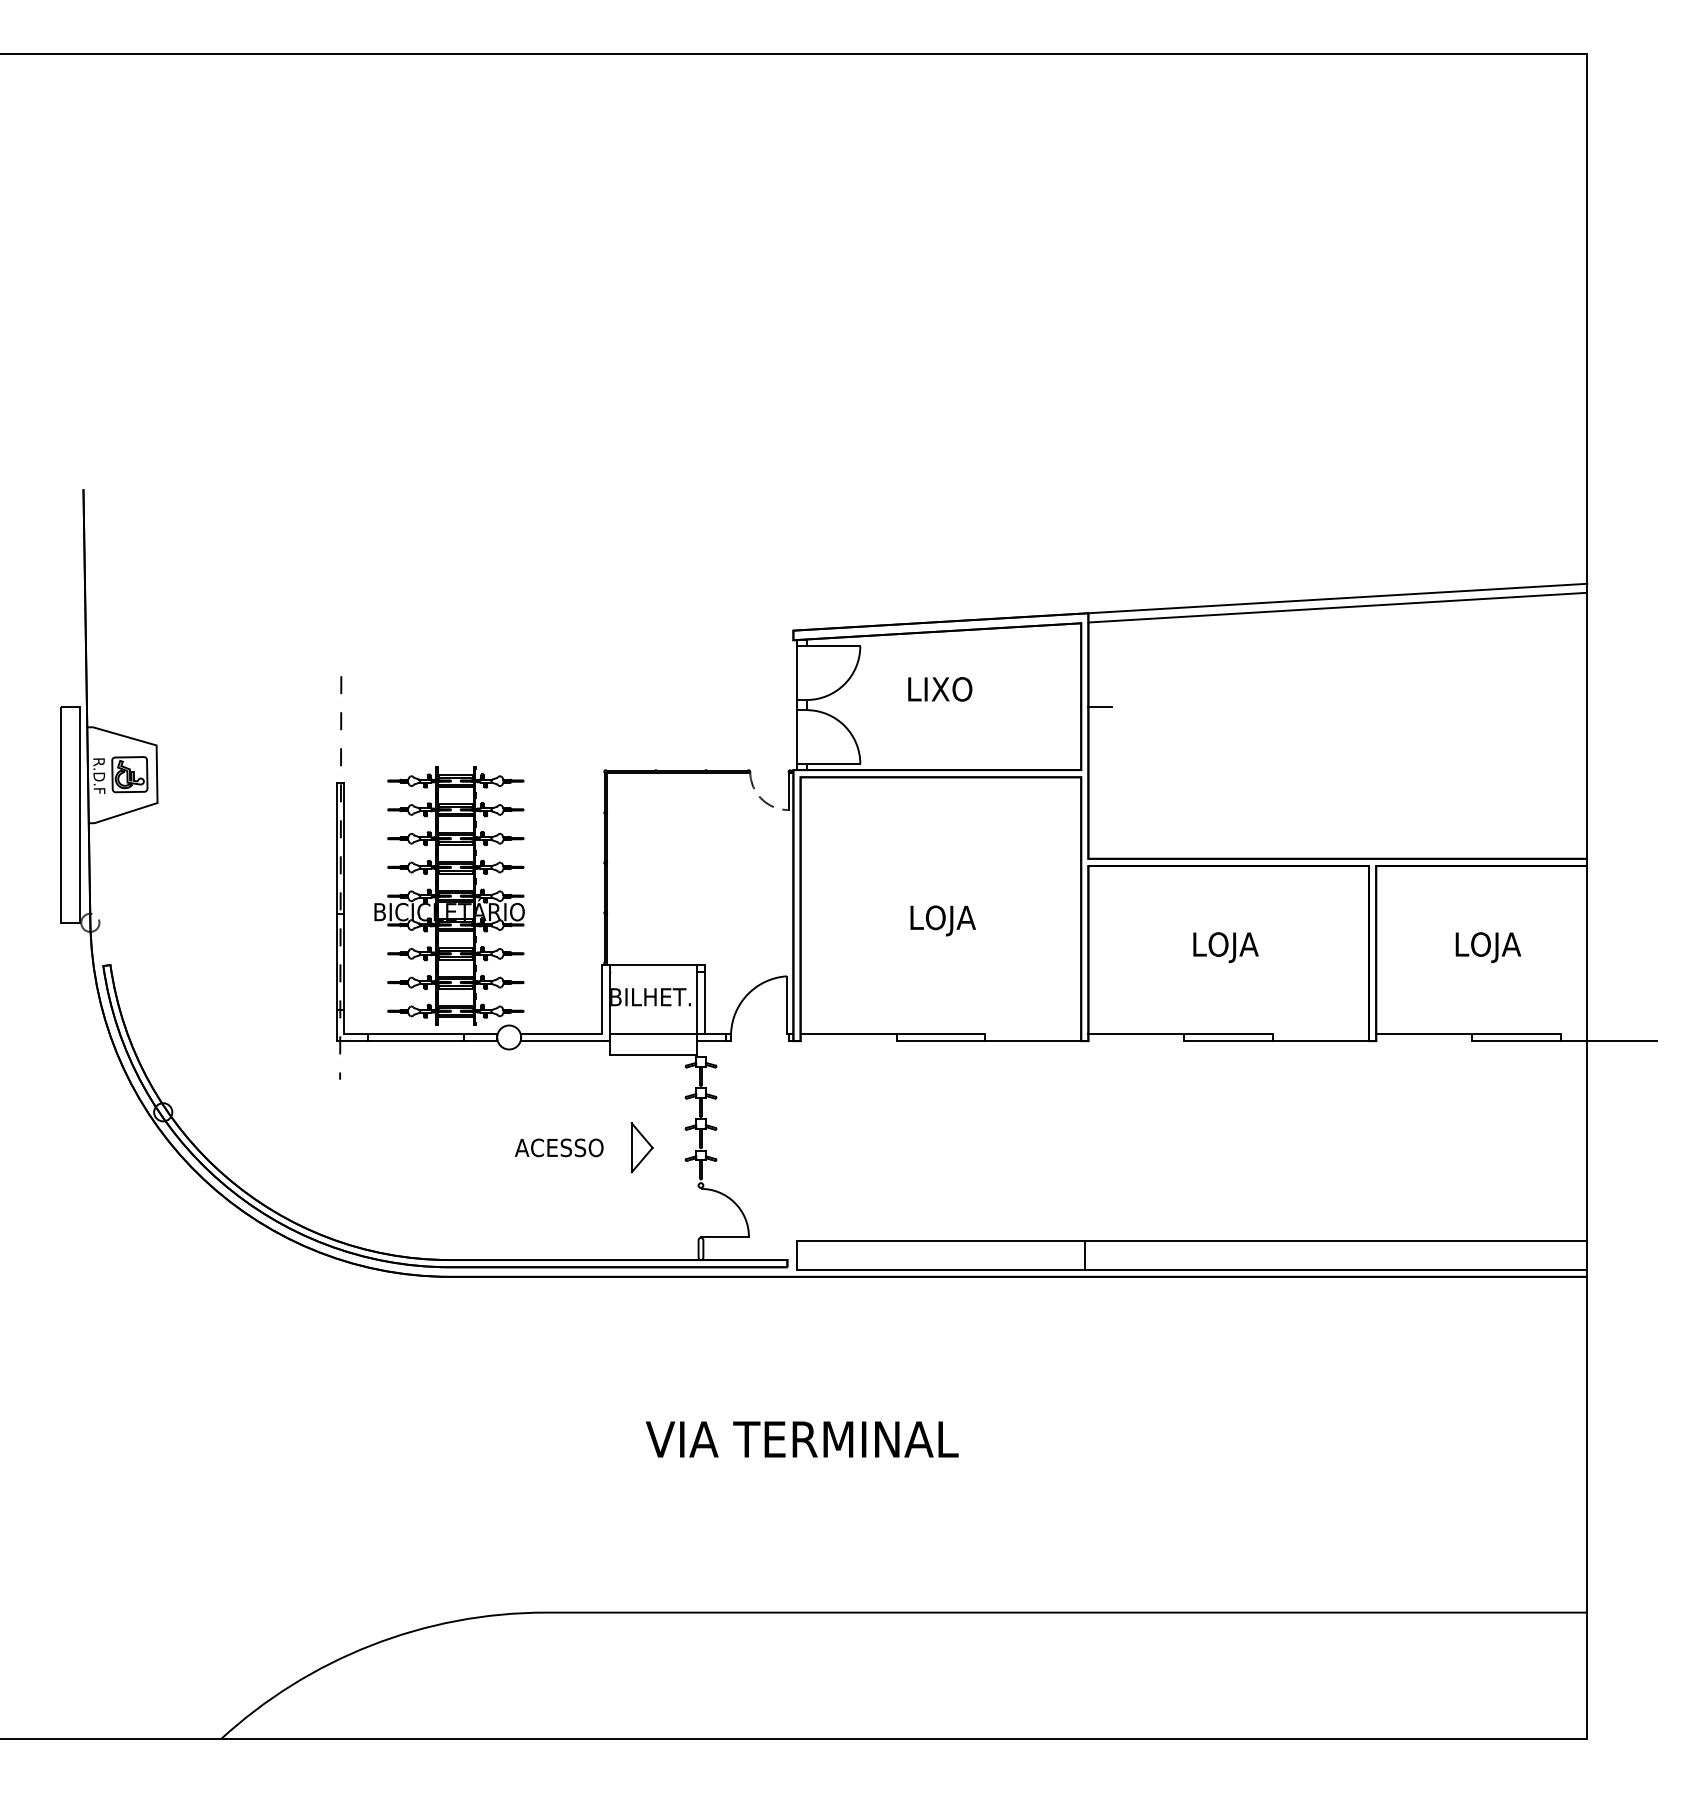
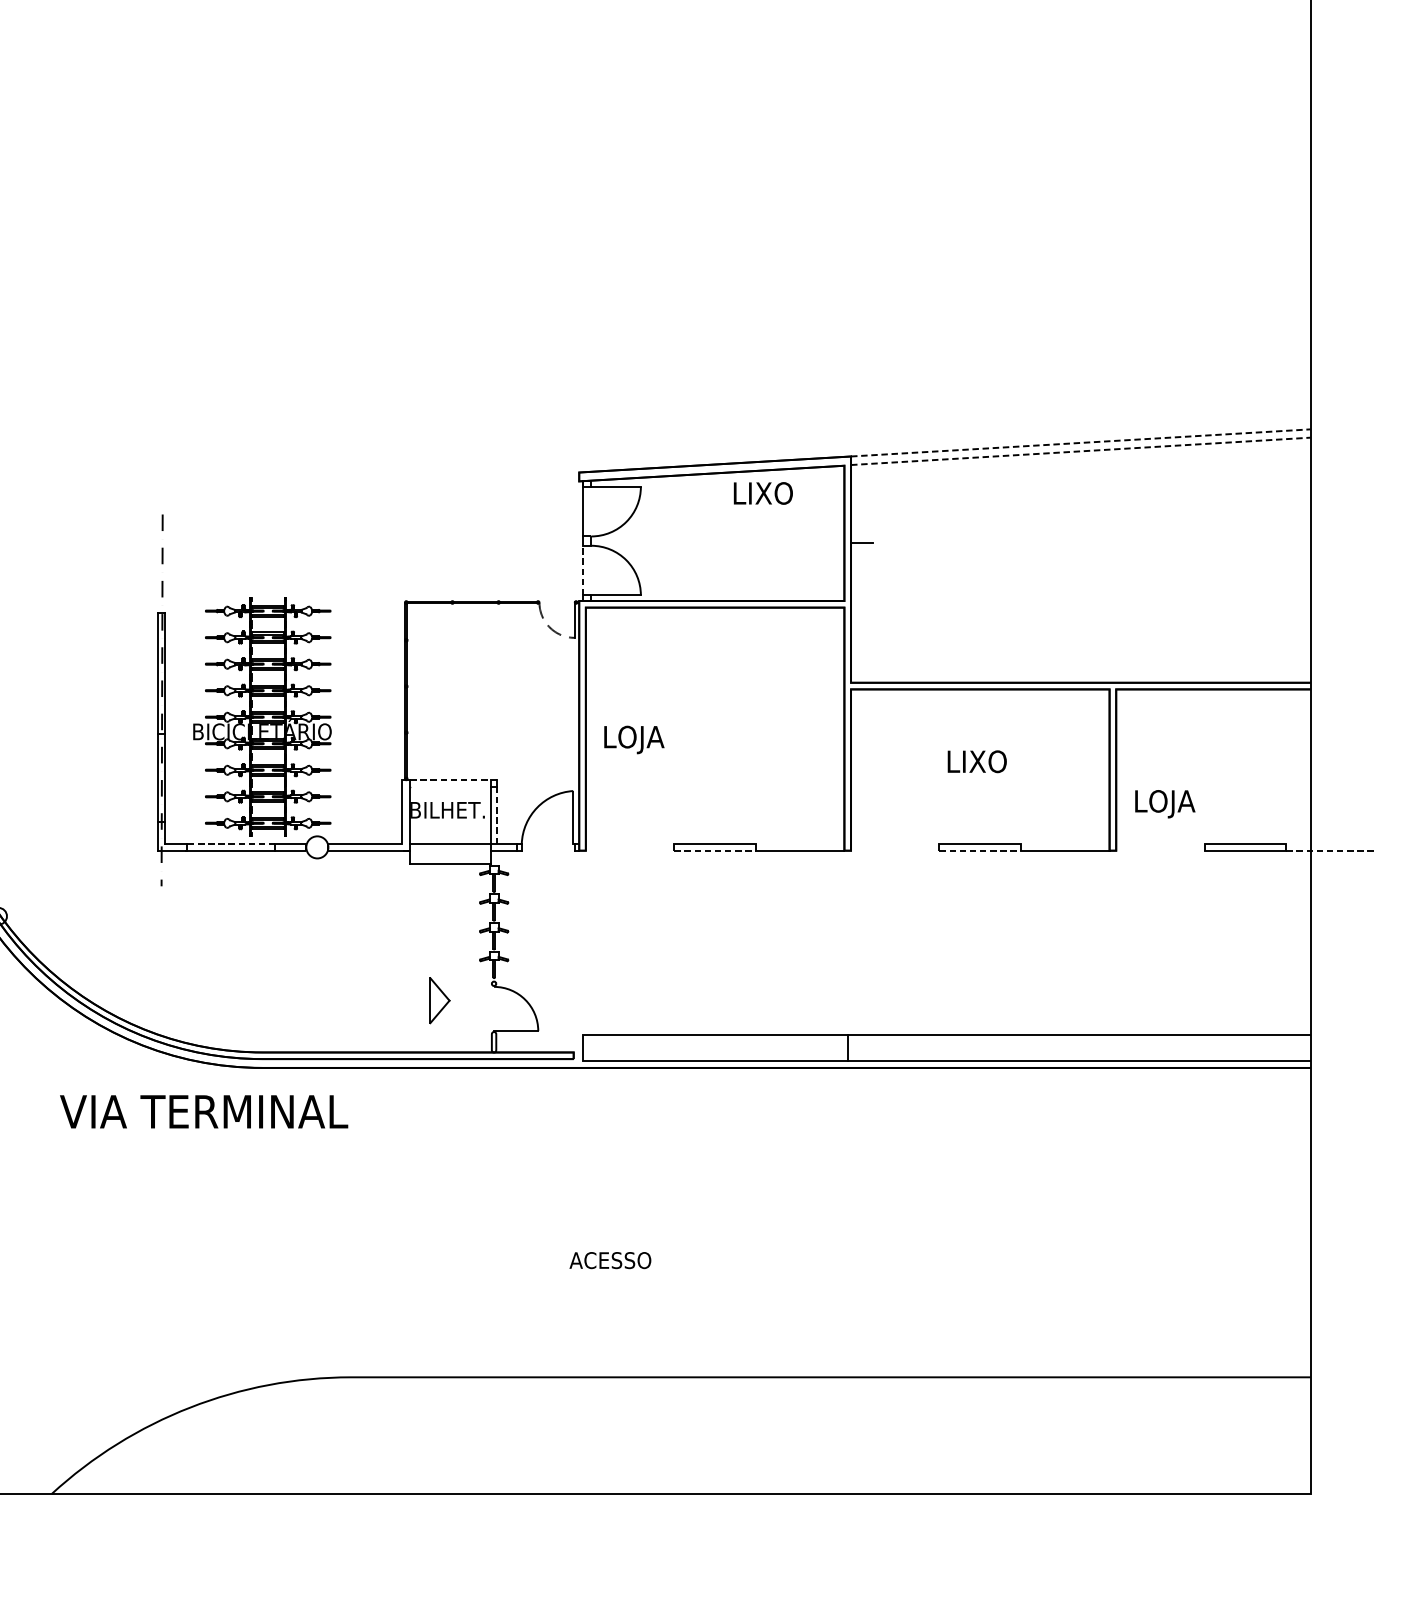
line: (1337, 598) -> (1080, 442), solid -> dashed
line: (1337, 607) -> (1080, 451), solid -> dashed
text: (940, 689) -> (763, 493), moved
line: (797, 737) -> (583, 570), solid -> dashed
text: (942, 920) -> (633, 739), moved
text: (1233, 947) -> (984, 764), LOJA -> LIXO
text: (1488, 947) -> (1165, 804), moved
line: (653, 964) -> (450, 780), solid -> dashed
line: (704, 1003) -> (497, 816), solid -> dashed
line: (415, 1033) -> (231, 843), solid -> dashed
line: (848, 1033) -> (629, 843), removed
line: (1136, 1033) -> (895, 843), removed
line: (1424, 1033) -> (1160, 843), removed
line: (941, 1041) -> (715, 851), solid -> dashed
line: (1229, 1041) -> (981, 851), solid -> dashed
line: (1609, 1041) -> (1331, 851), solid -> dashed
text: (559, 1147) -> (610, 1260), moved
part: (641, 1147) -> (439, 1000), moved
text: (802, 1439) -> (204, 1111), moved

